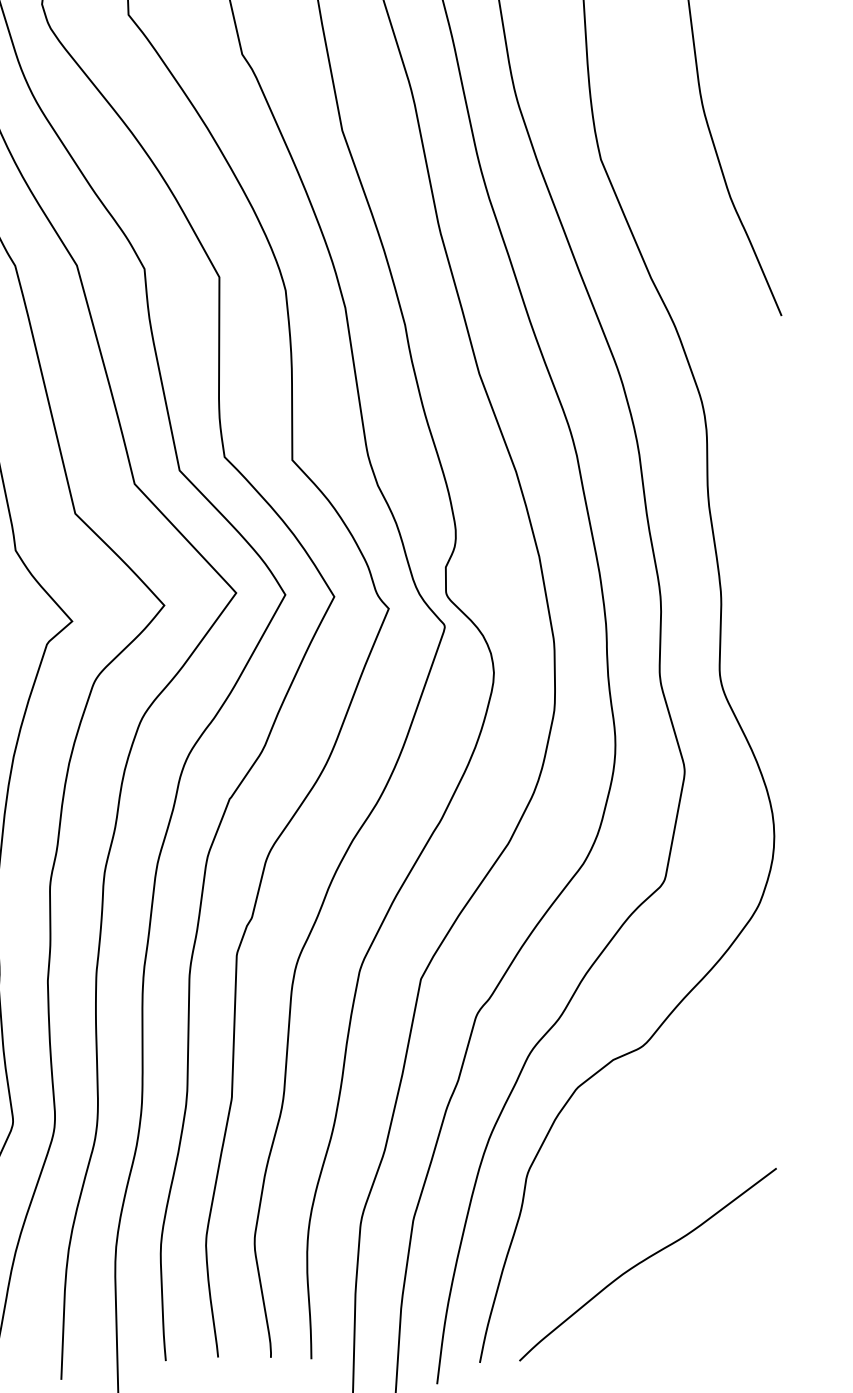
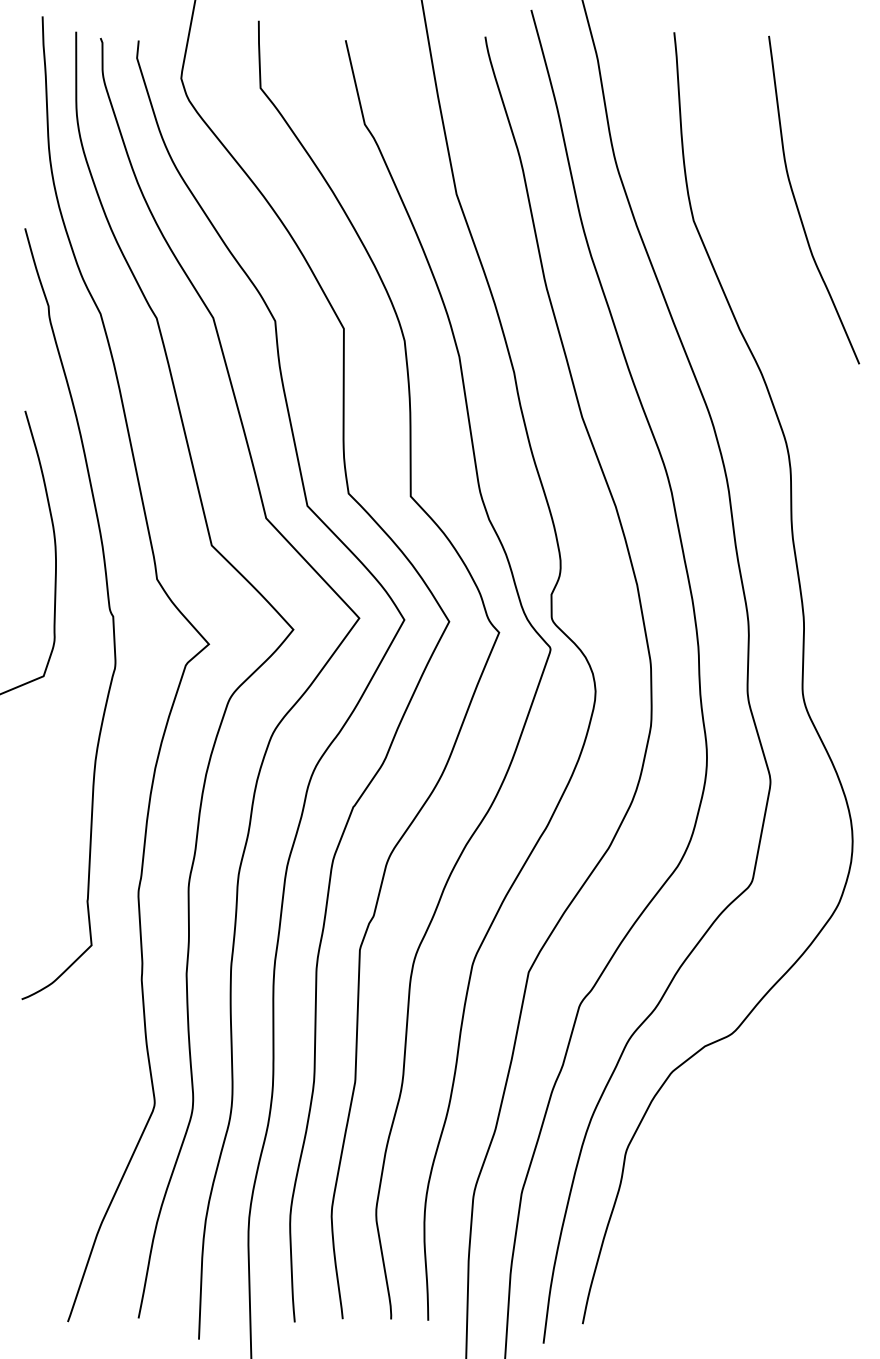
curve: (645, 1260) -> (734, 1230), removed

